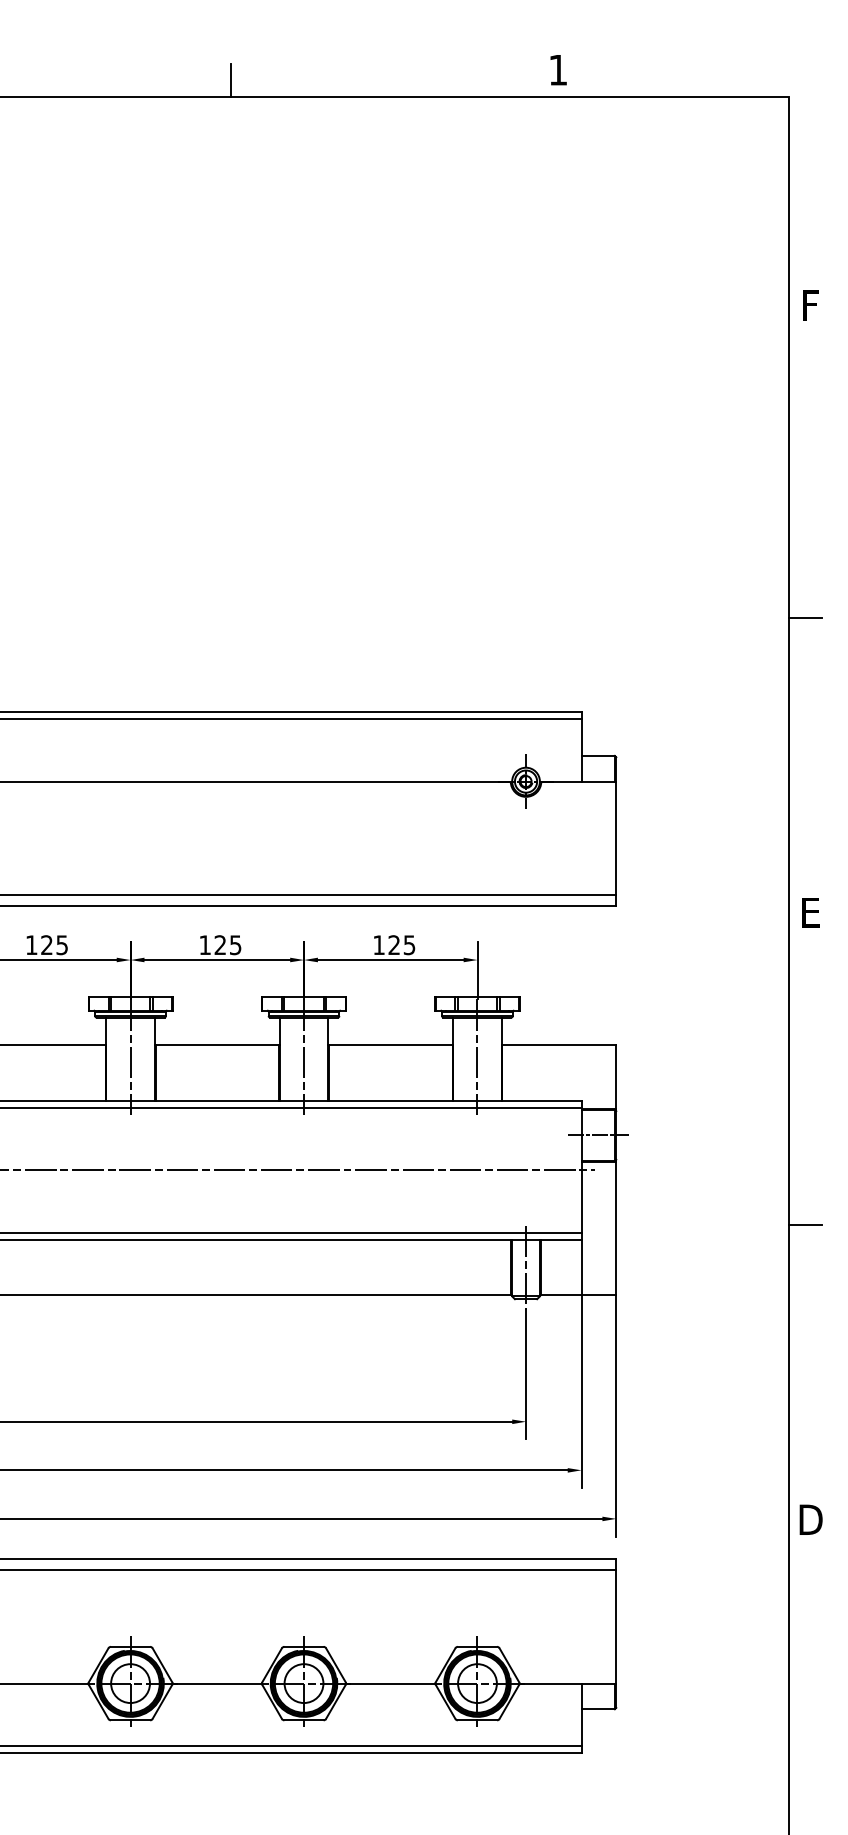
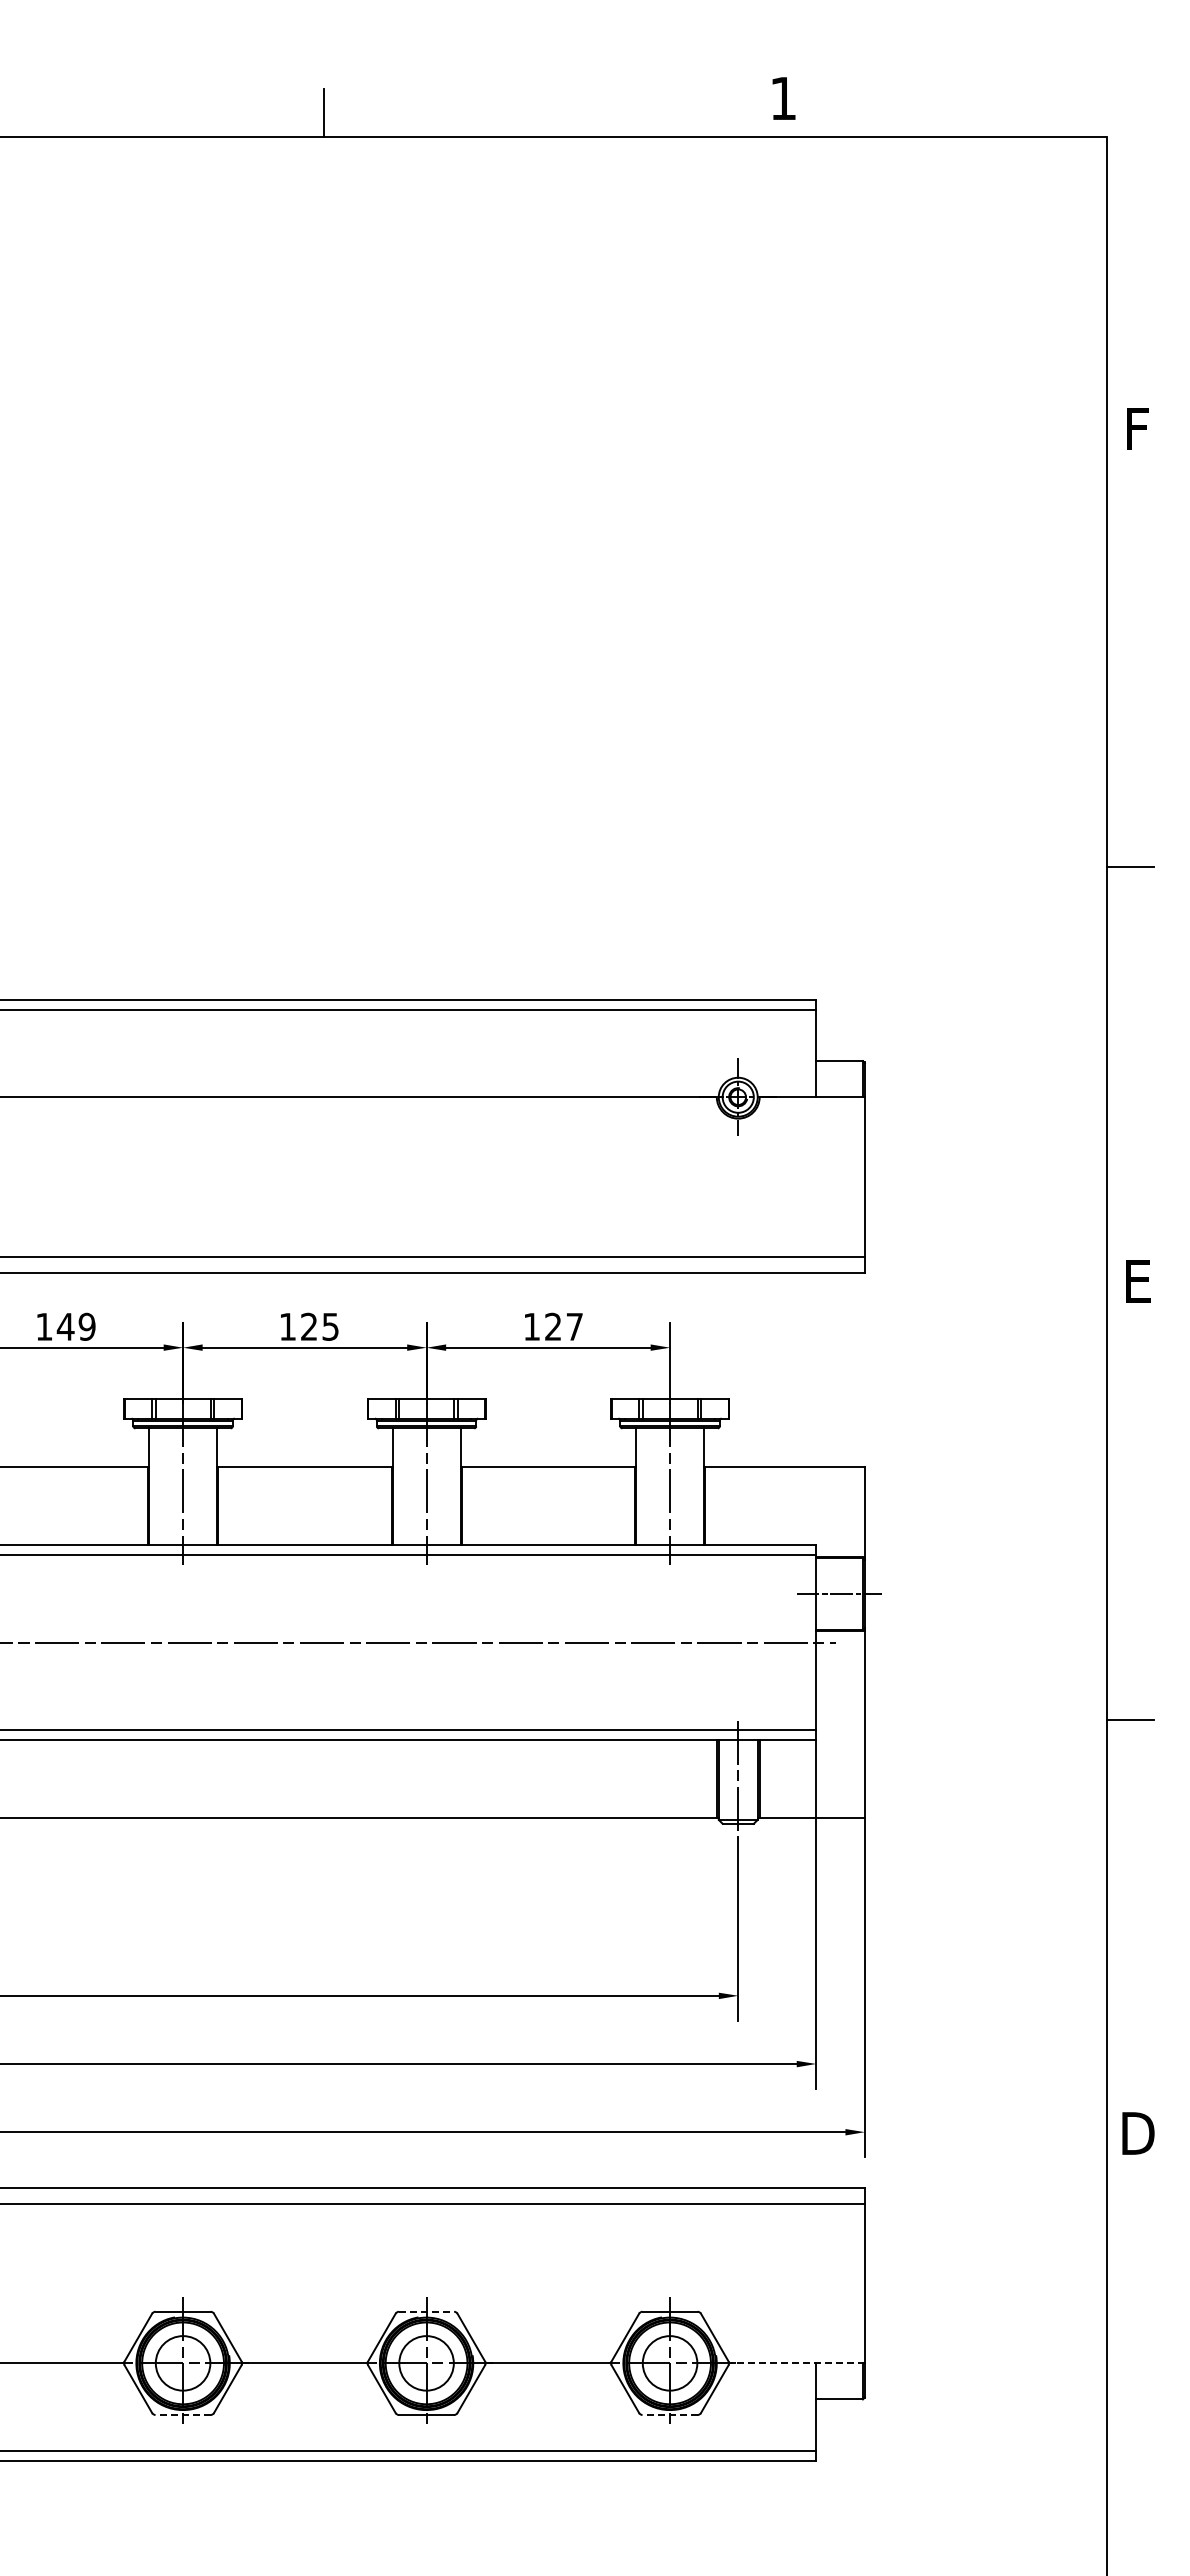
text: (53, 944) -> (75, 1326), 125 -> 149
text: (409, 944) -> (574, 1326), 125 -> 127
line: (303, 1646) -> (426, 2311), solid -> dashed
line: (567, 1683) -> (796, 2363), solid -> dashed
line: (130, 1720) -> (183, 2415), solid -> dashed
line: (477, 1720) -> (670, 2415), solid -> dashed

